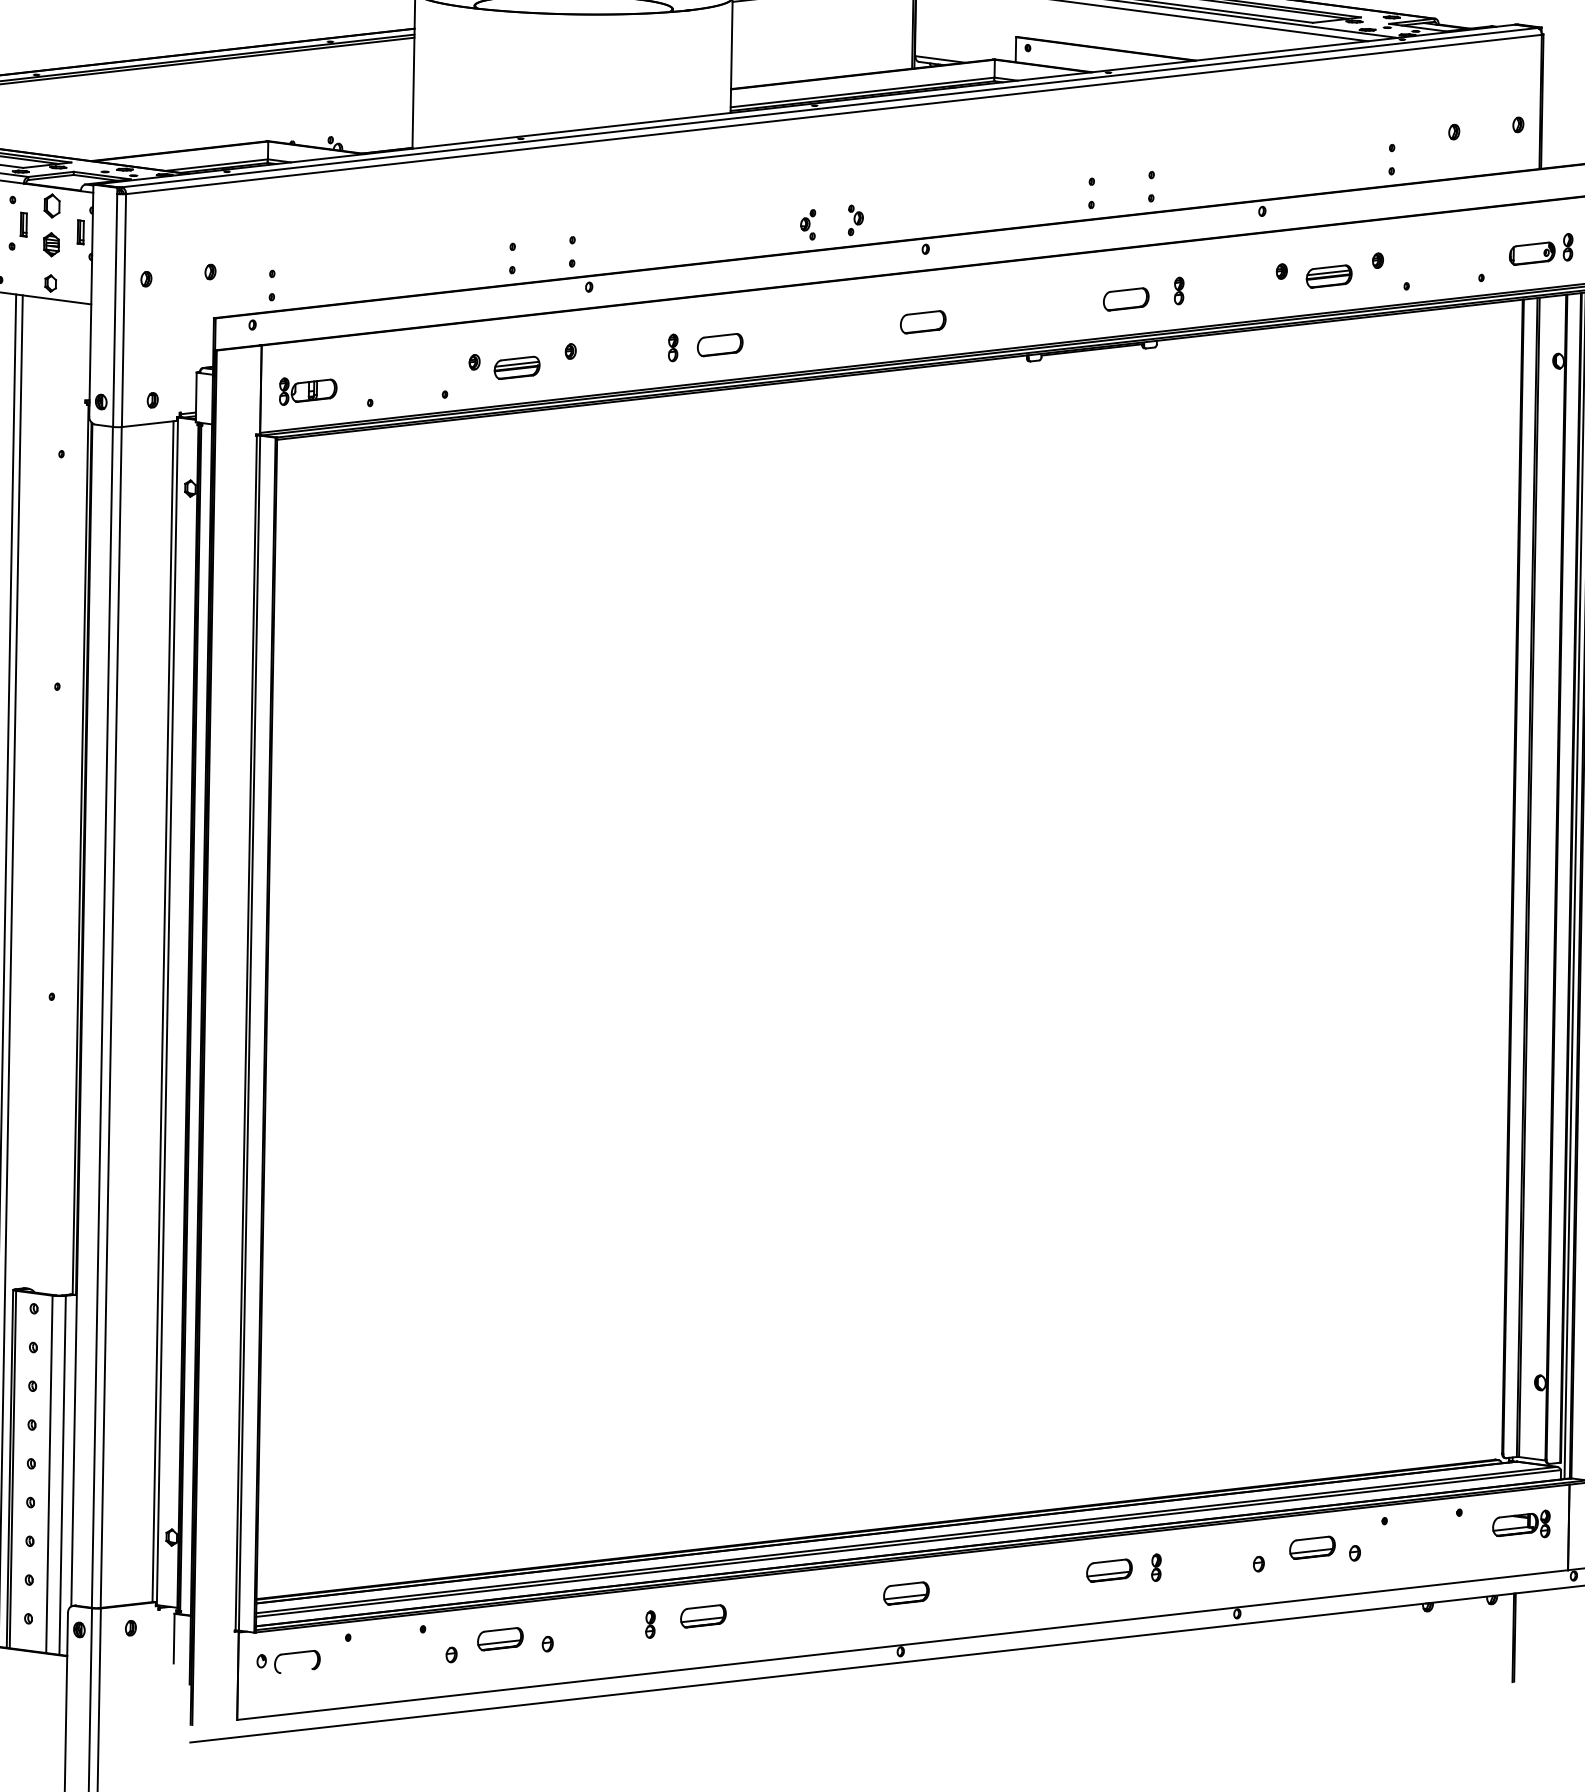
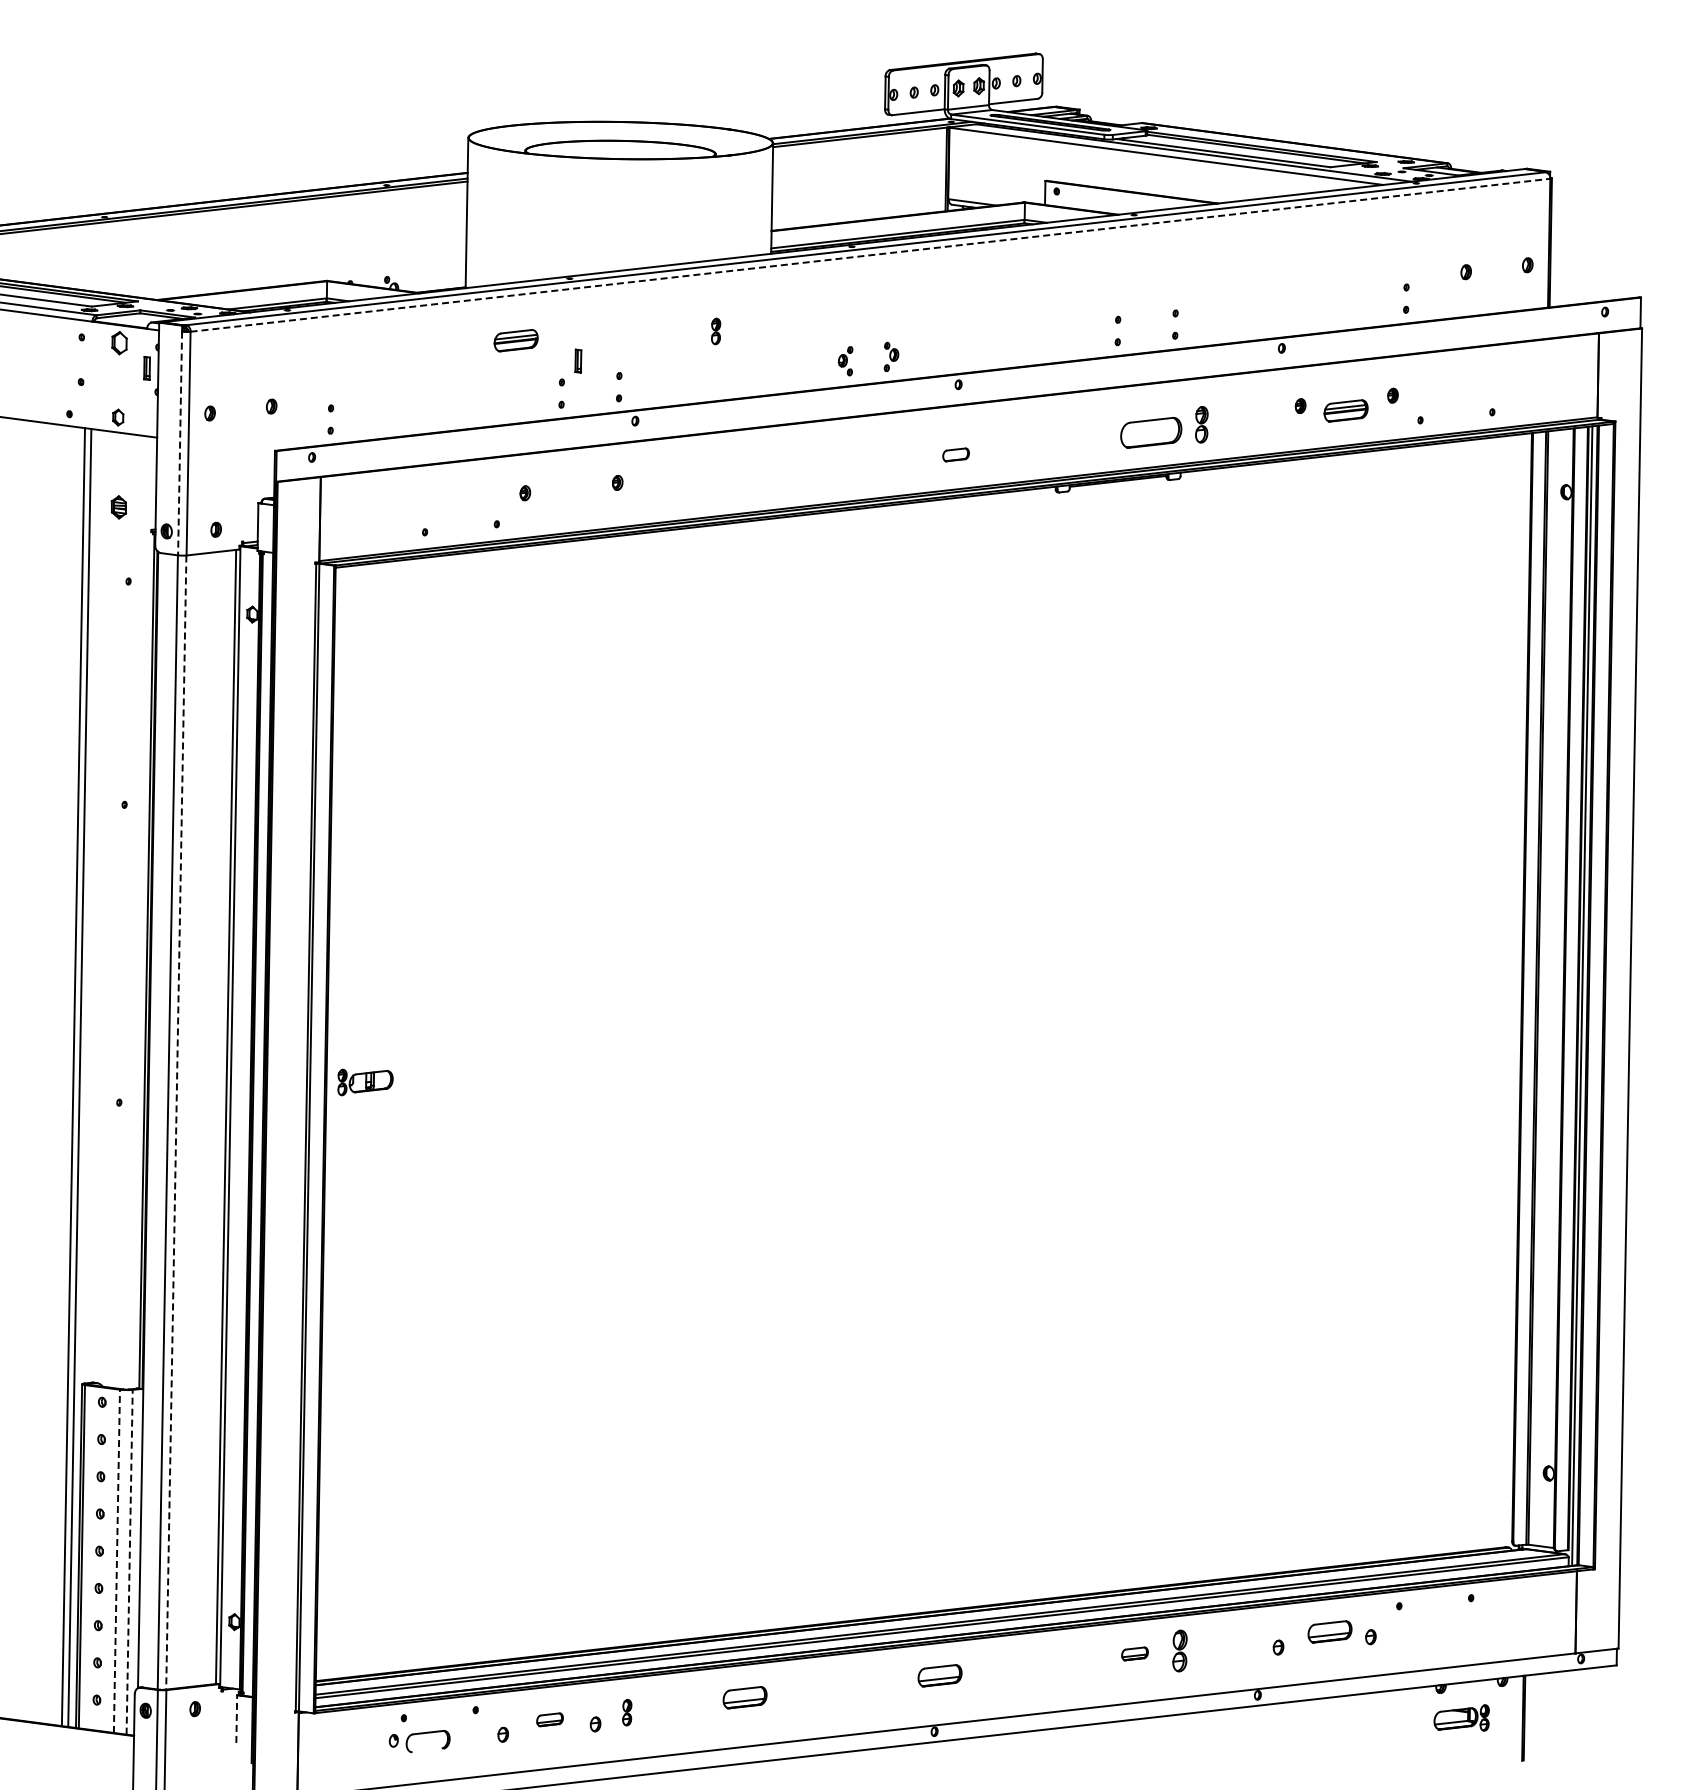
line: (834, 114) -> (870, 255), solid -> dashed
part: (23, 224) -> (578, 360), moved
part: (51, 244) -> (118, 507), moved
part: (1540, 249) -> (1549, 384), removed
part: (1179, 290) -> (1202, 424), size x1.4
part: (1125, 299) -> (1150, 432), size x1.4
line: (115, 310) -> (180, 443), solid -> dashed
part: (922, 321) -> (955, 454), size x0.6
part: (719, 344) -> (760, 476), removed
part: (673, 347) -> (716, 331), moved
part: (516, 367) -> (515, 340), moved
part: (308, 391) -> (365, 1082), moved
line: (111, 1018) -> (176, 1123), solid -> dashed
line: (48, 1474) -> (116, 1561), solid -> dashed
line: (62, 1474) -> (129, 1561), solid -> dashed
part: (1521, 1523) -> (1461, 1717), moved
part: (1156, 1567) -> (1180, 1650), size x1.6
part: (1108, 1570) -> (1134, 1653), size x0.6
part: (650, 1624) -> (627, 1712), moved
line: (173, 1639) -> (236, 1719), solid -> dashed
part: (499, 1639) -> (549, 1719), size x0.6
part: (288, 1654) -> (419, 1734), moved

